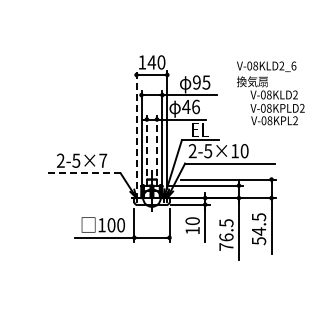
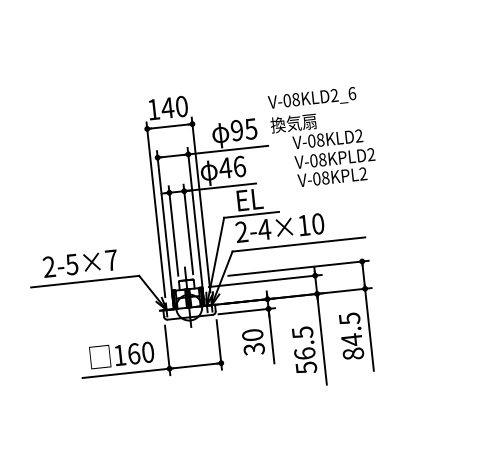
text: (270, 93) -> (322, 137), moved
line: (136, 129) -> (155, 209), dashed -> solid
line: (146, 145) -> (172, 231), dashed -> solid
line: (157, 145) -> (189, 229), dashed -> solid
text: (208, 151) -> (265, 230), 2-5×10 -> 2-4×10
line: (83, 173) -> (84, 282), dashed -> solid
text: (111, 225) -> (134, 354), 100 -> 160
text: (192, 230) -> (253, 348), 10 -> 30
text: (258, 241) -> (352, 354), 54.5 -> 84.5
text: (226, 247) -> (306, 368), 76.5 -> 56.5

